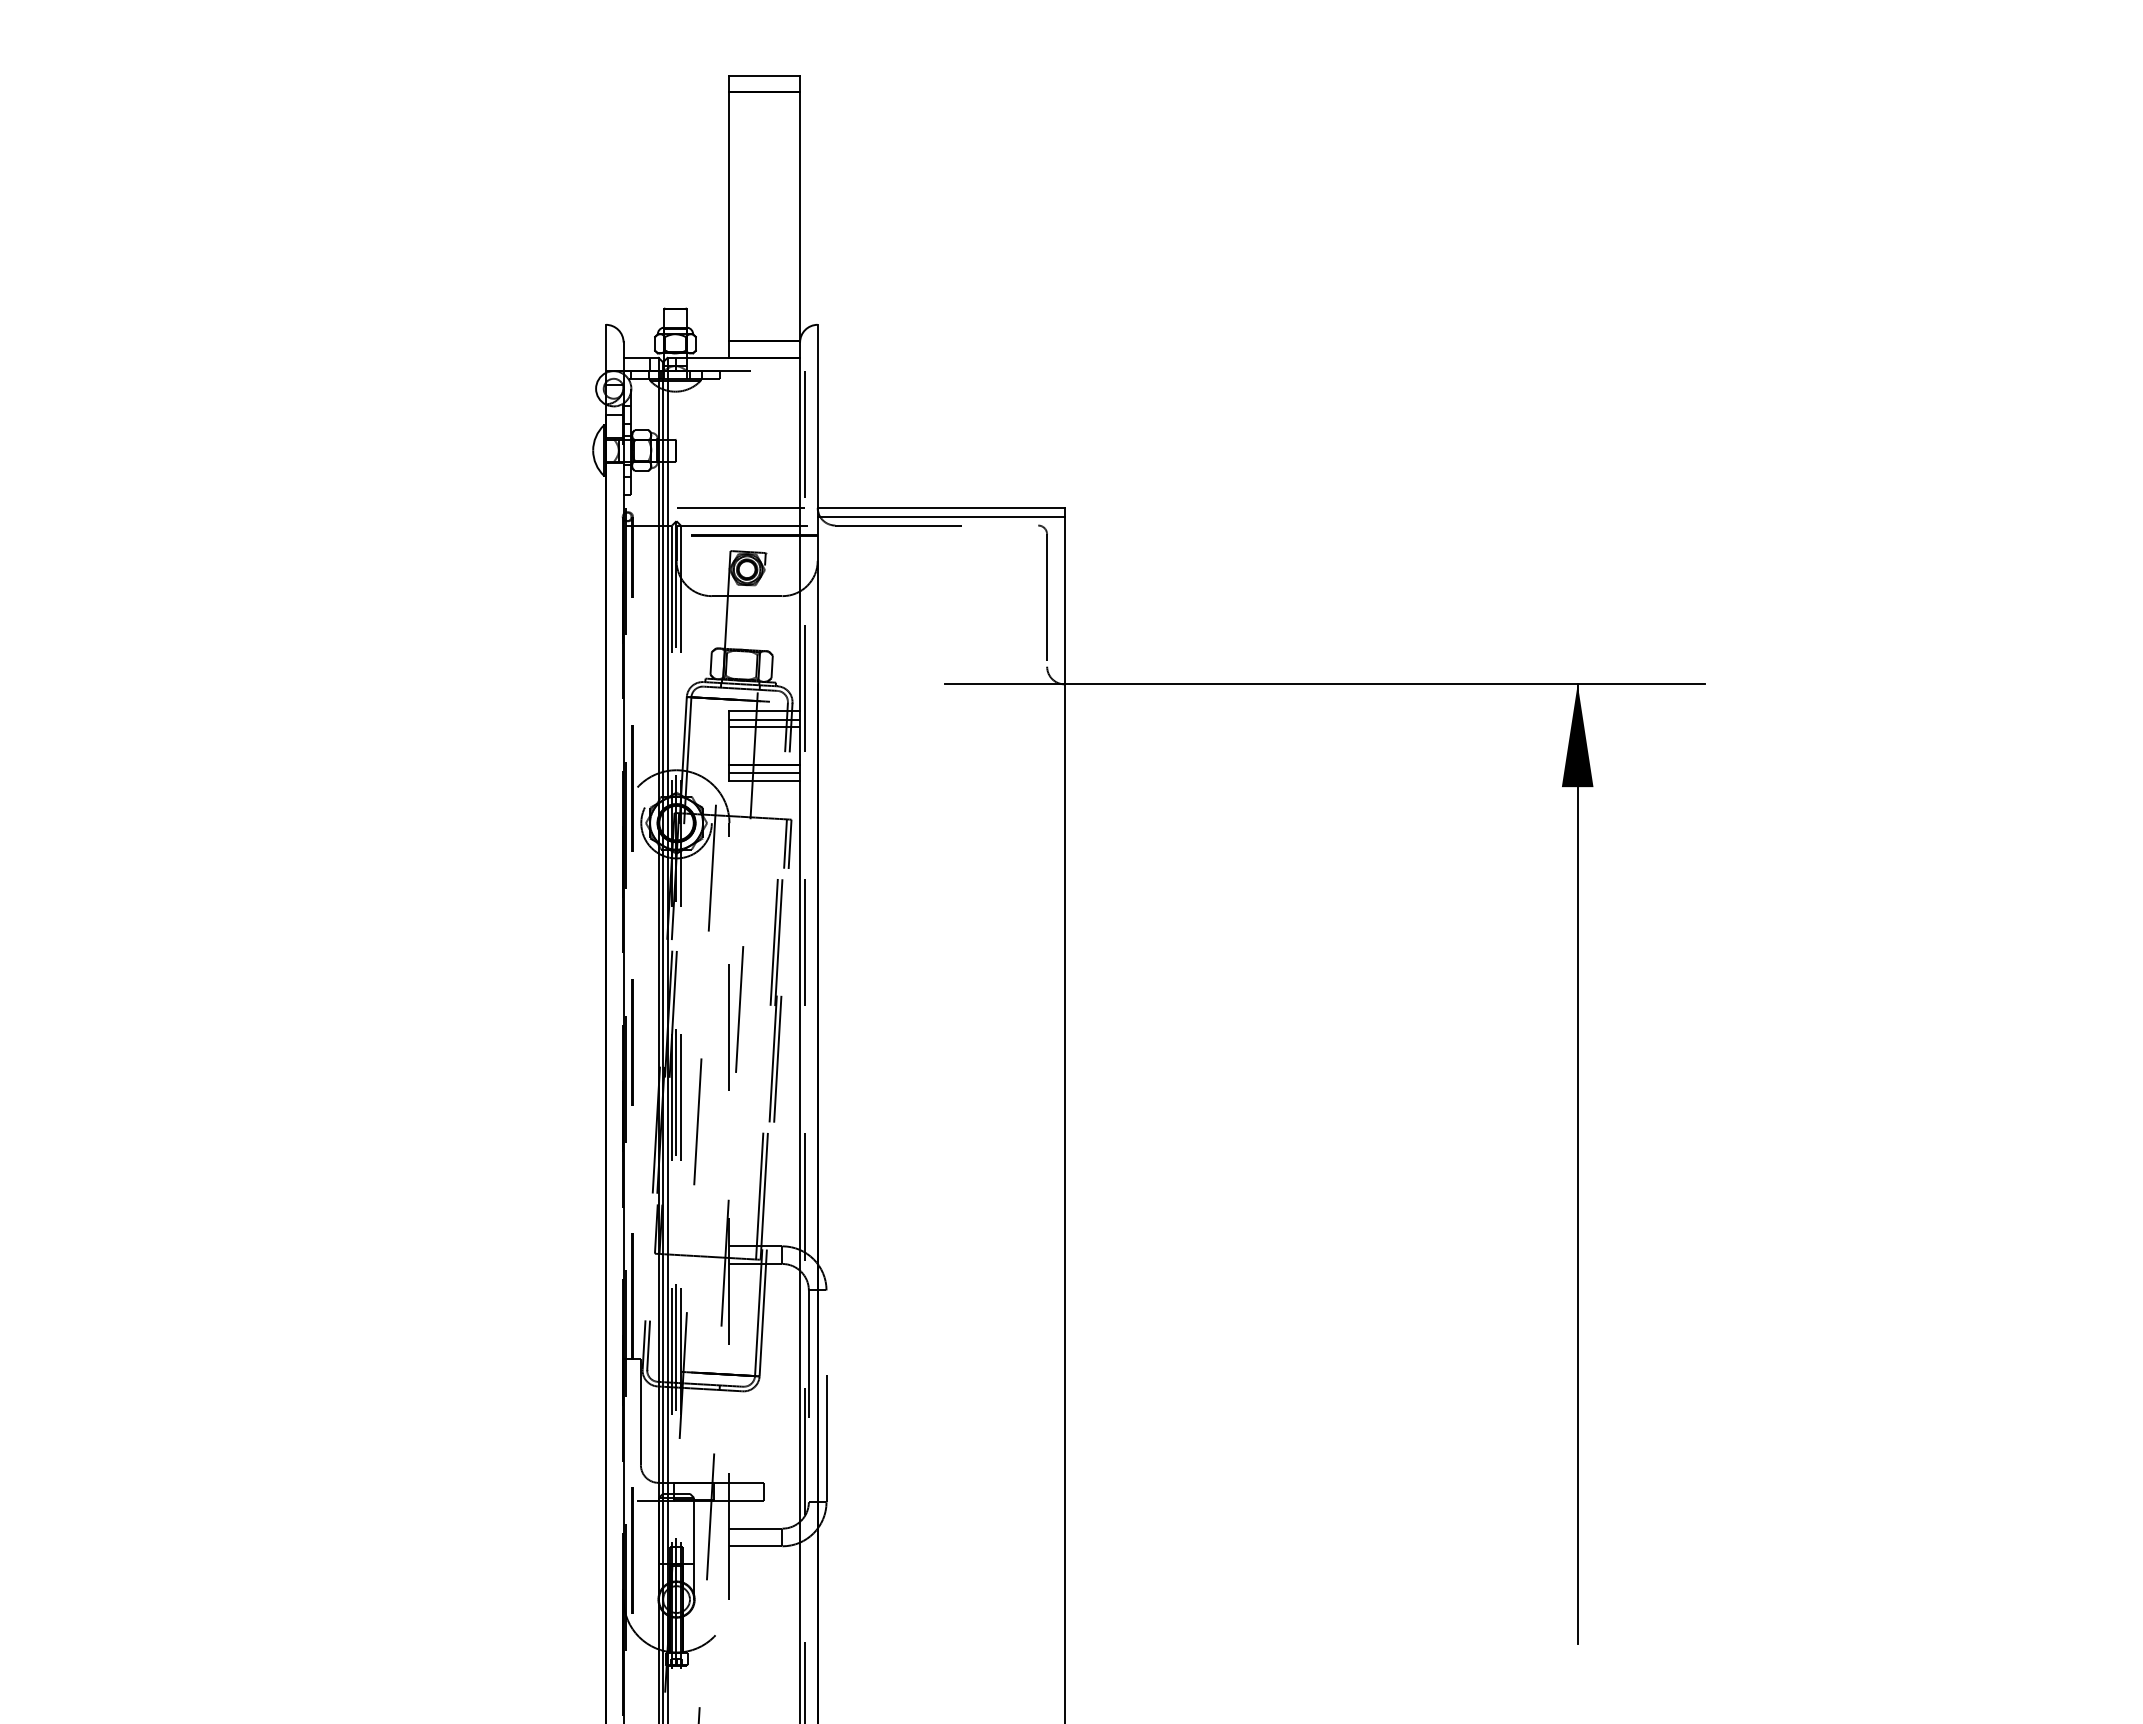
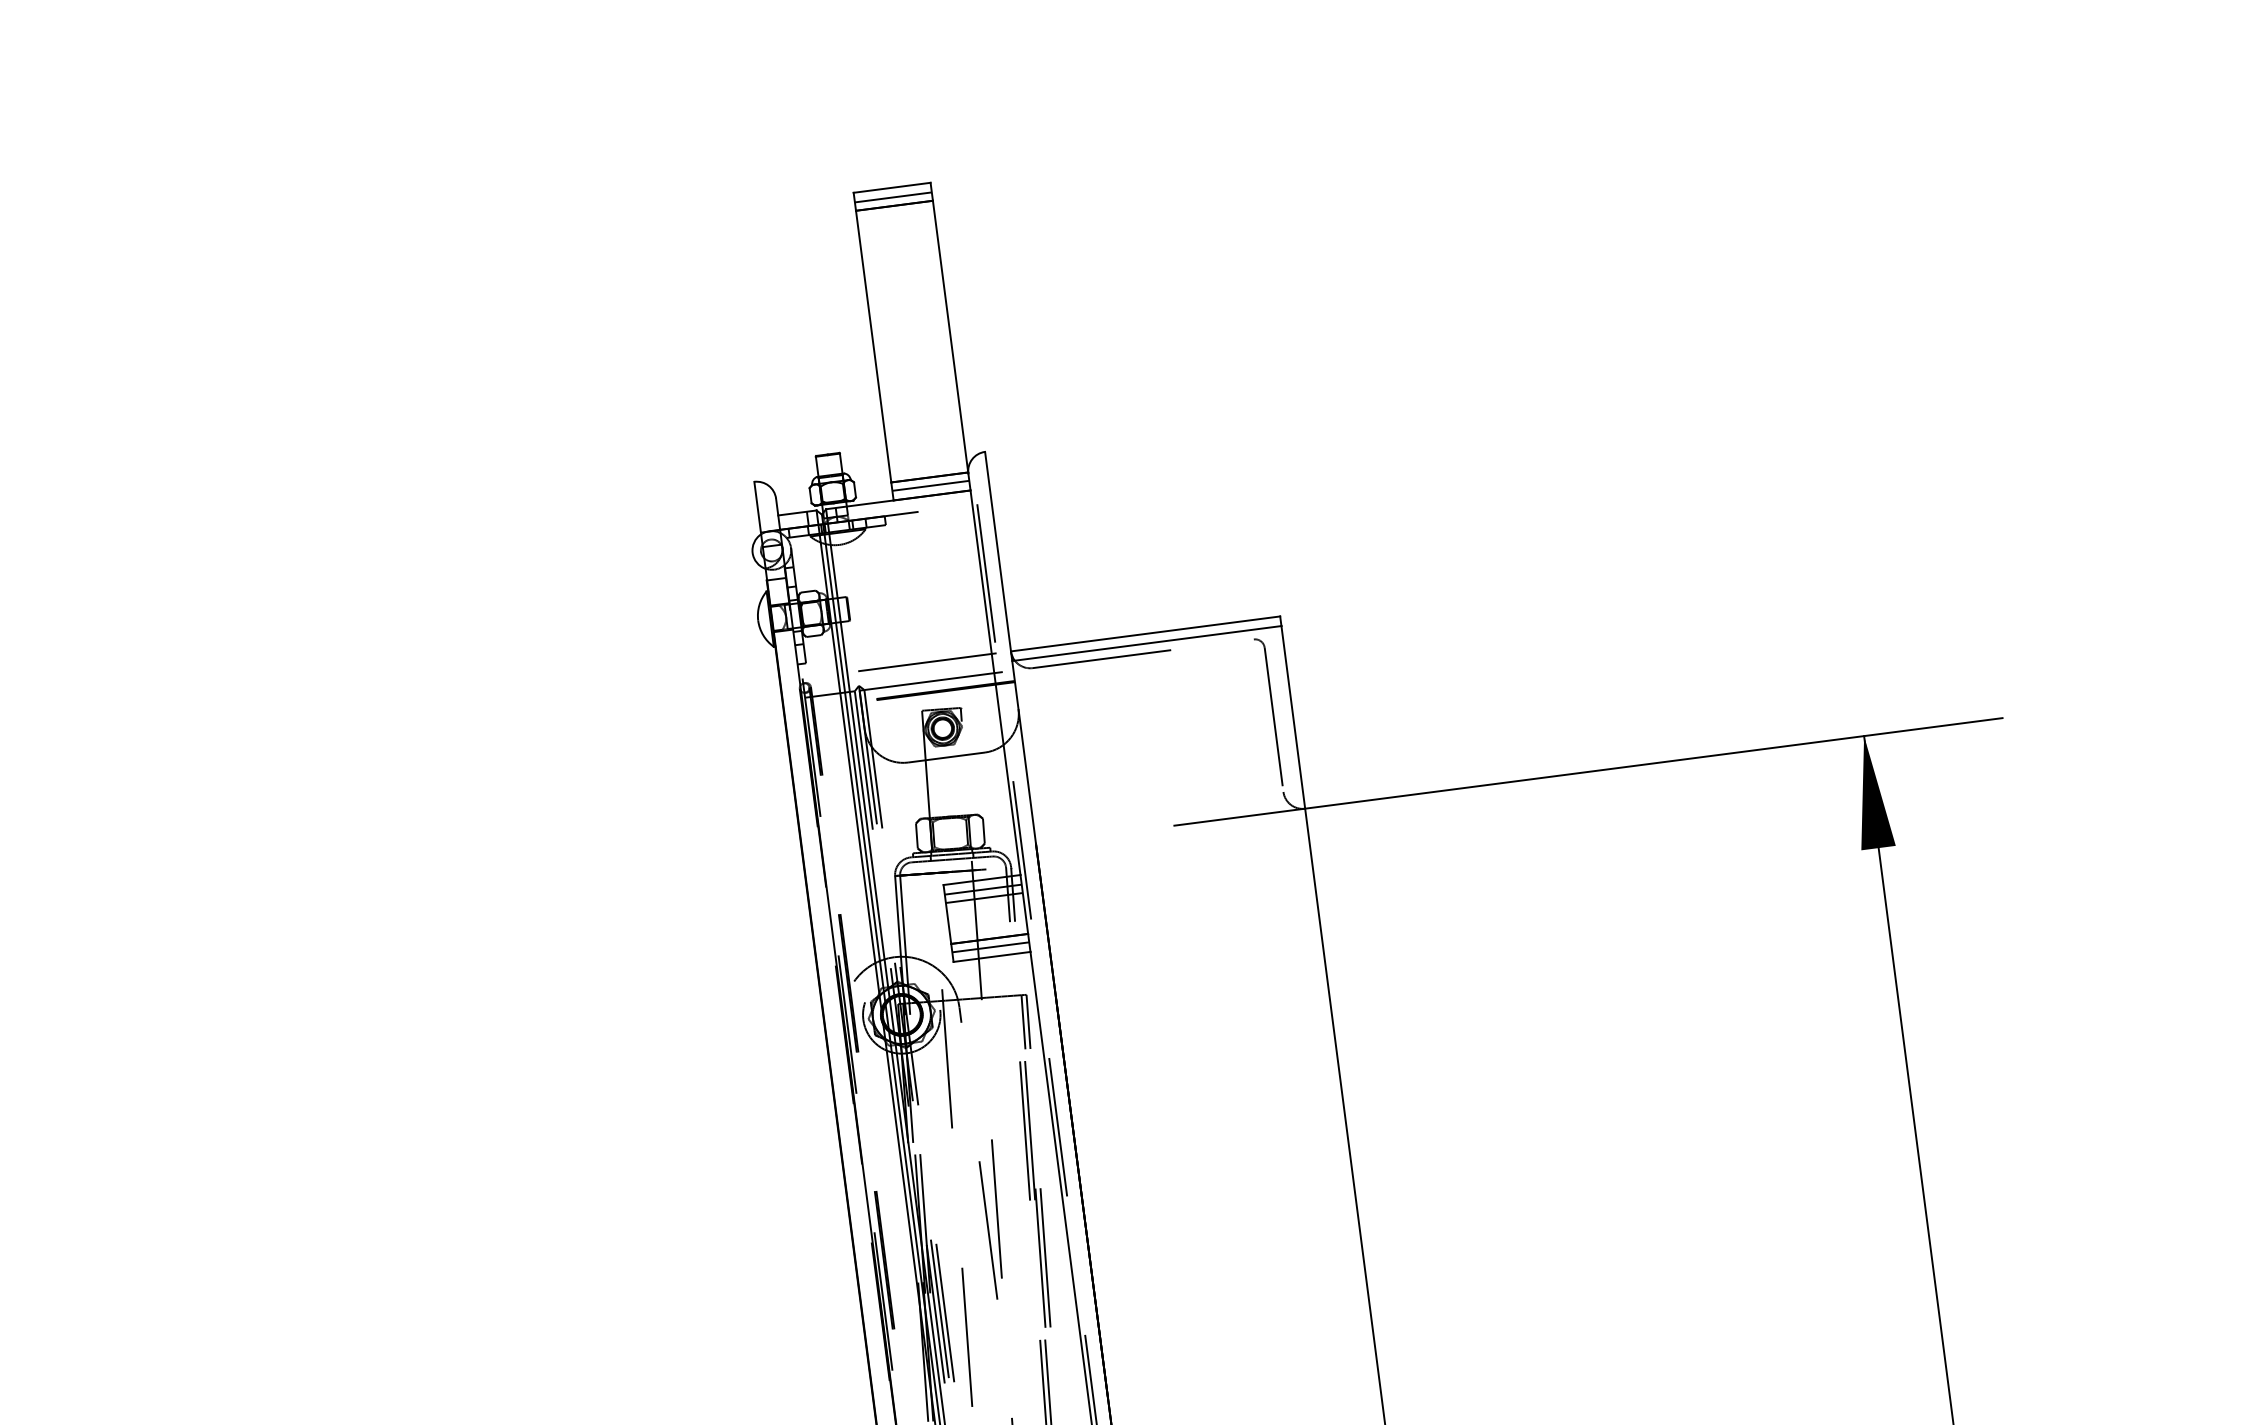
line: (764, 84) -> (893, 197), added
line: (764, 349) -> (930, 486), added

